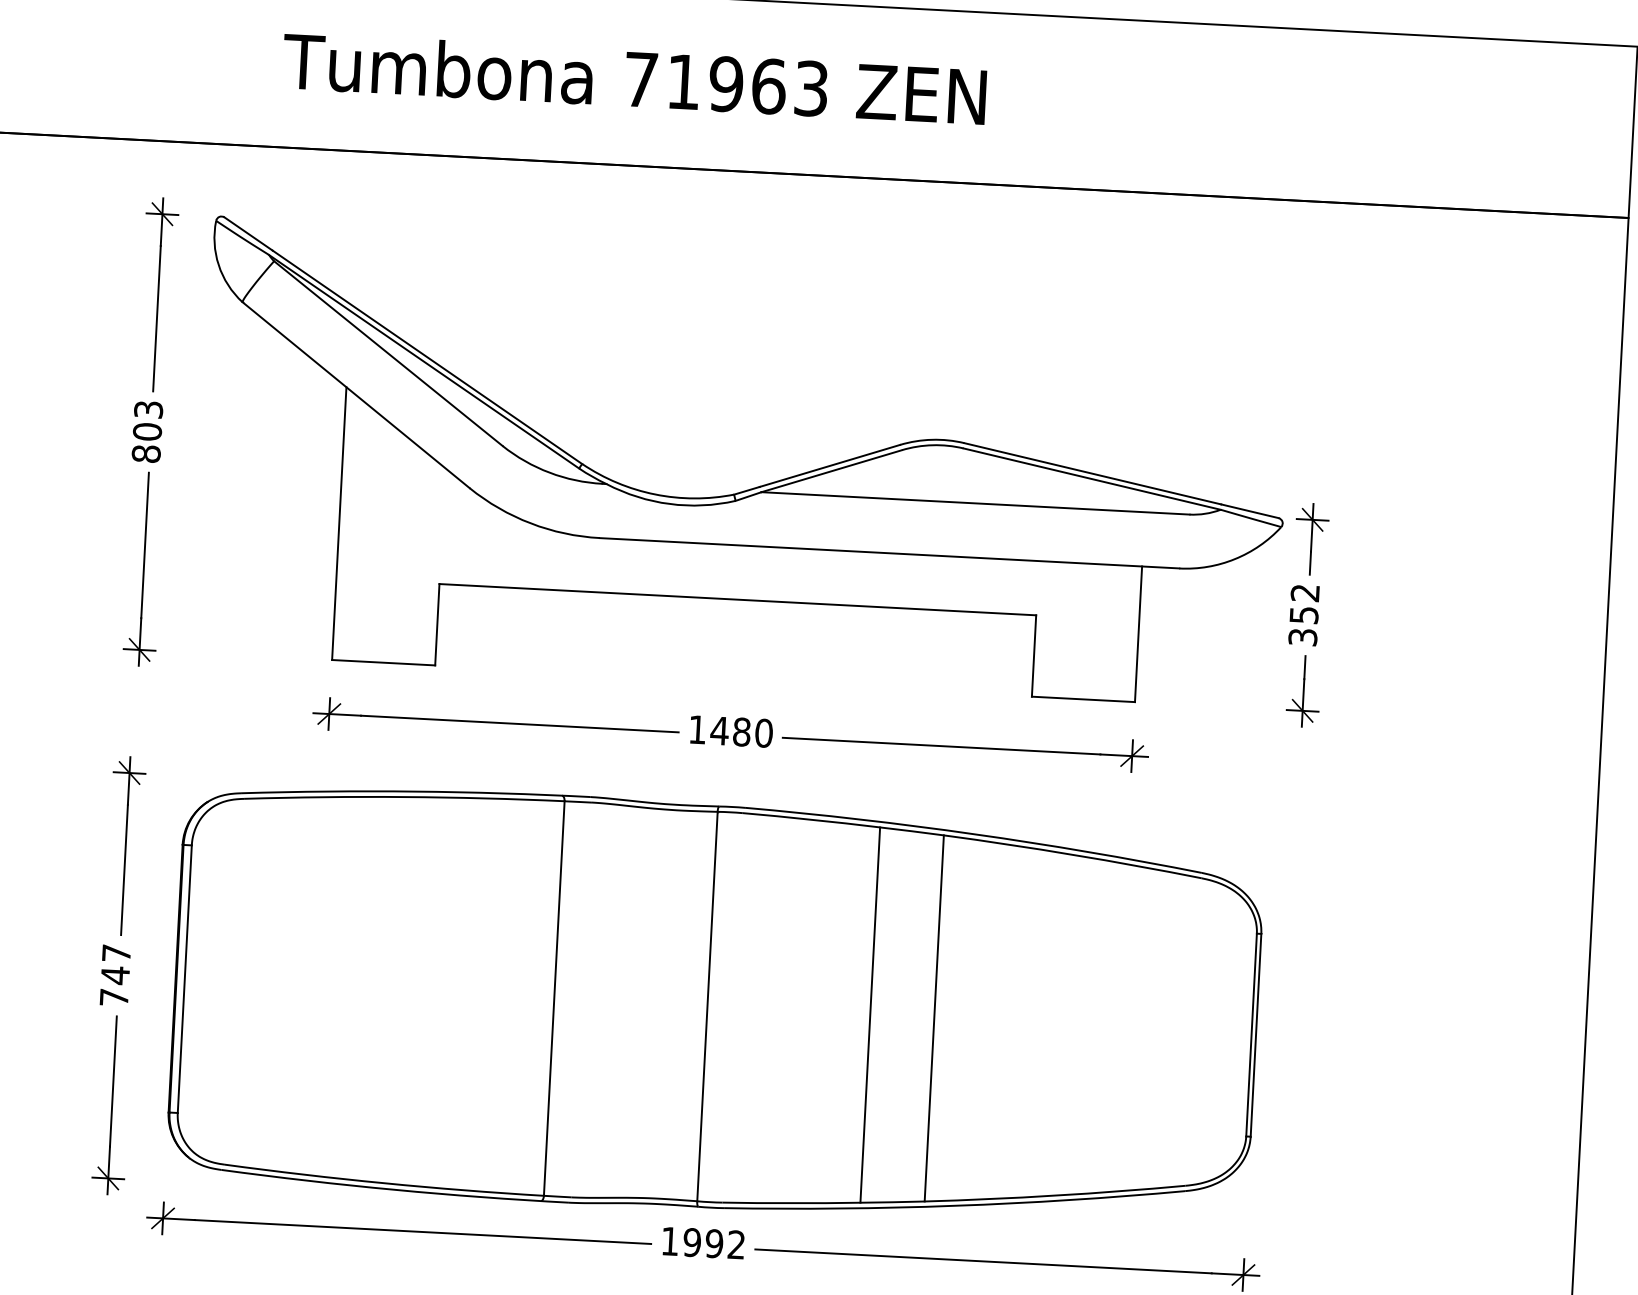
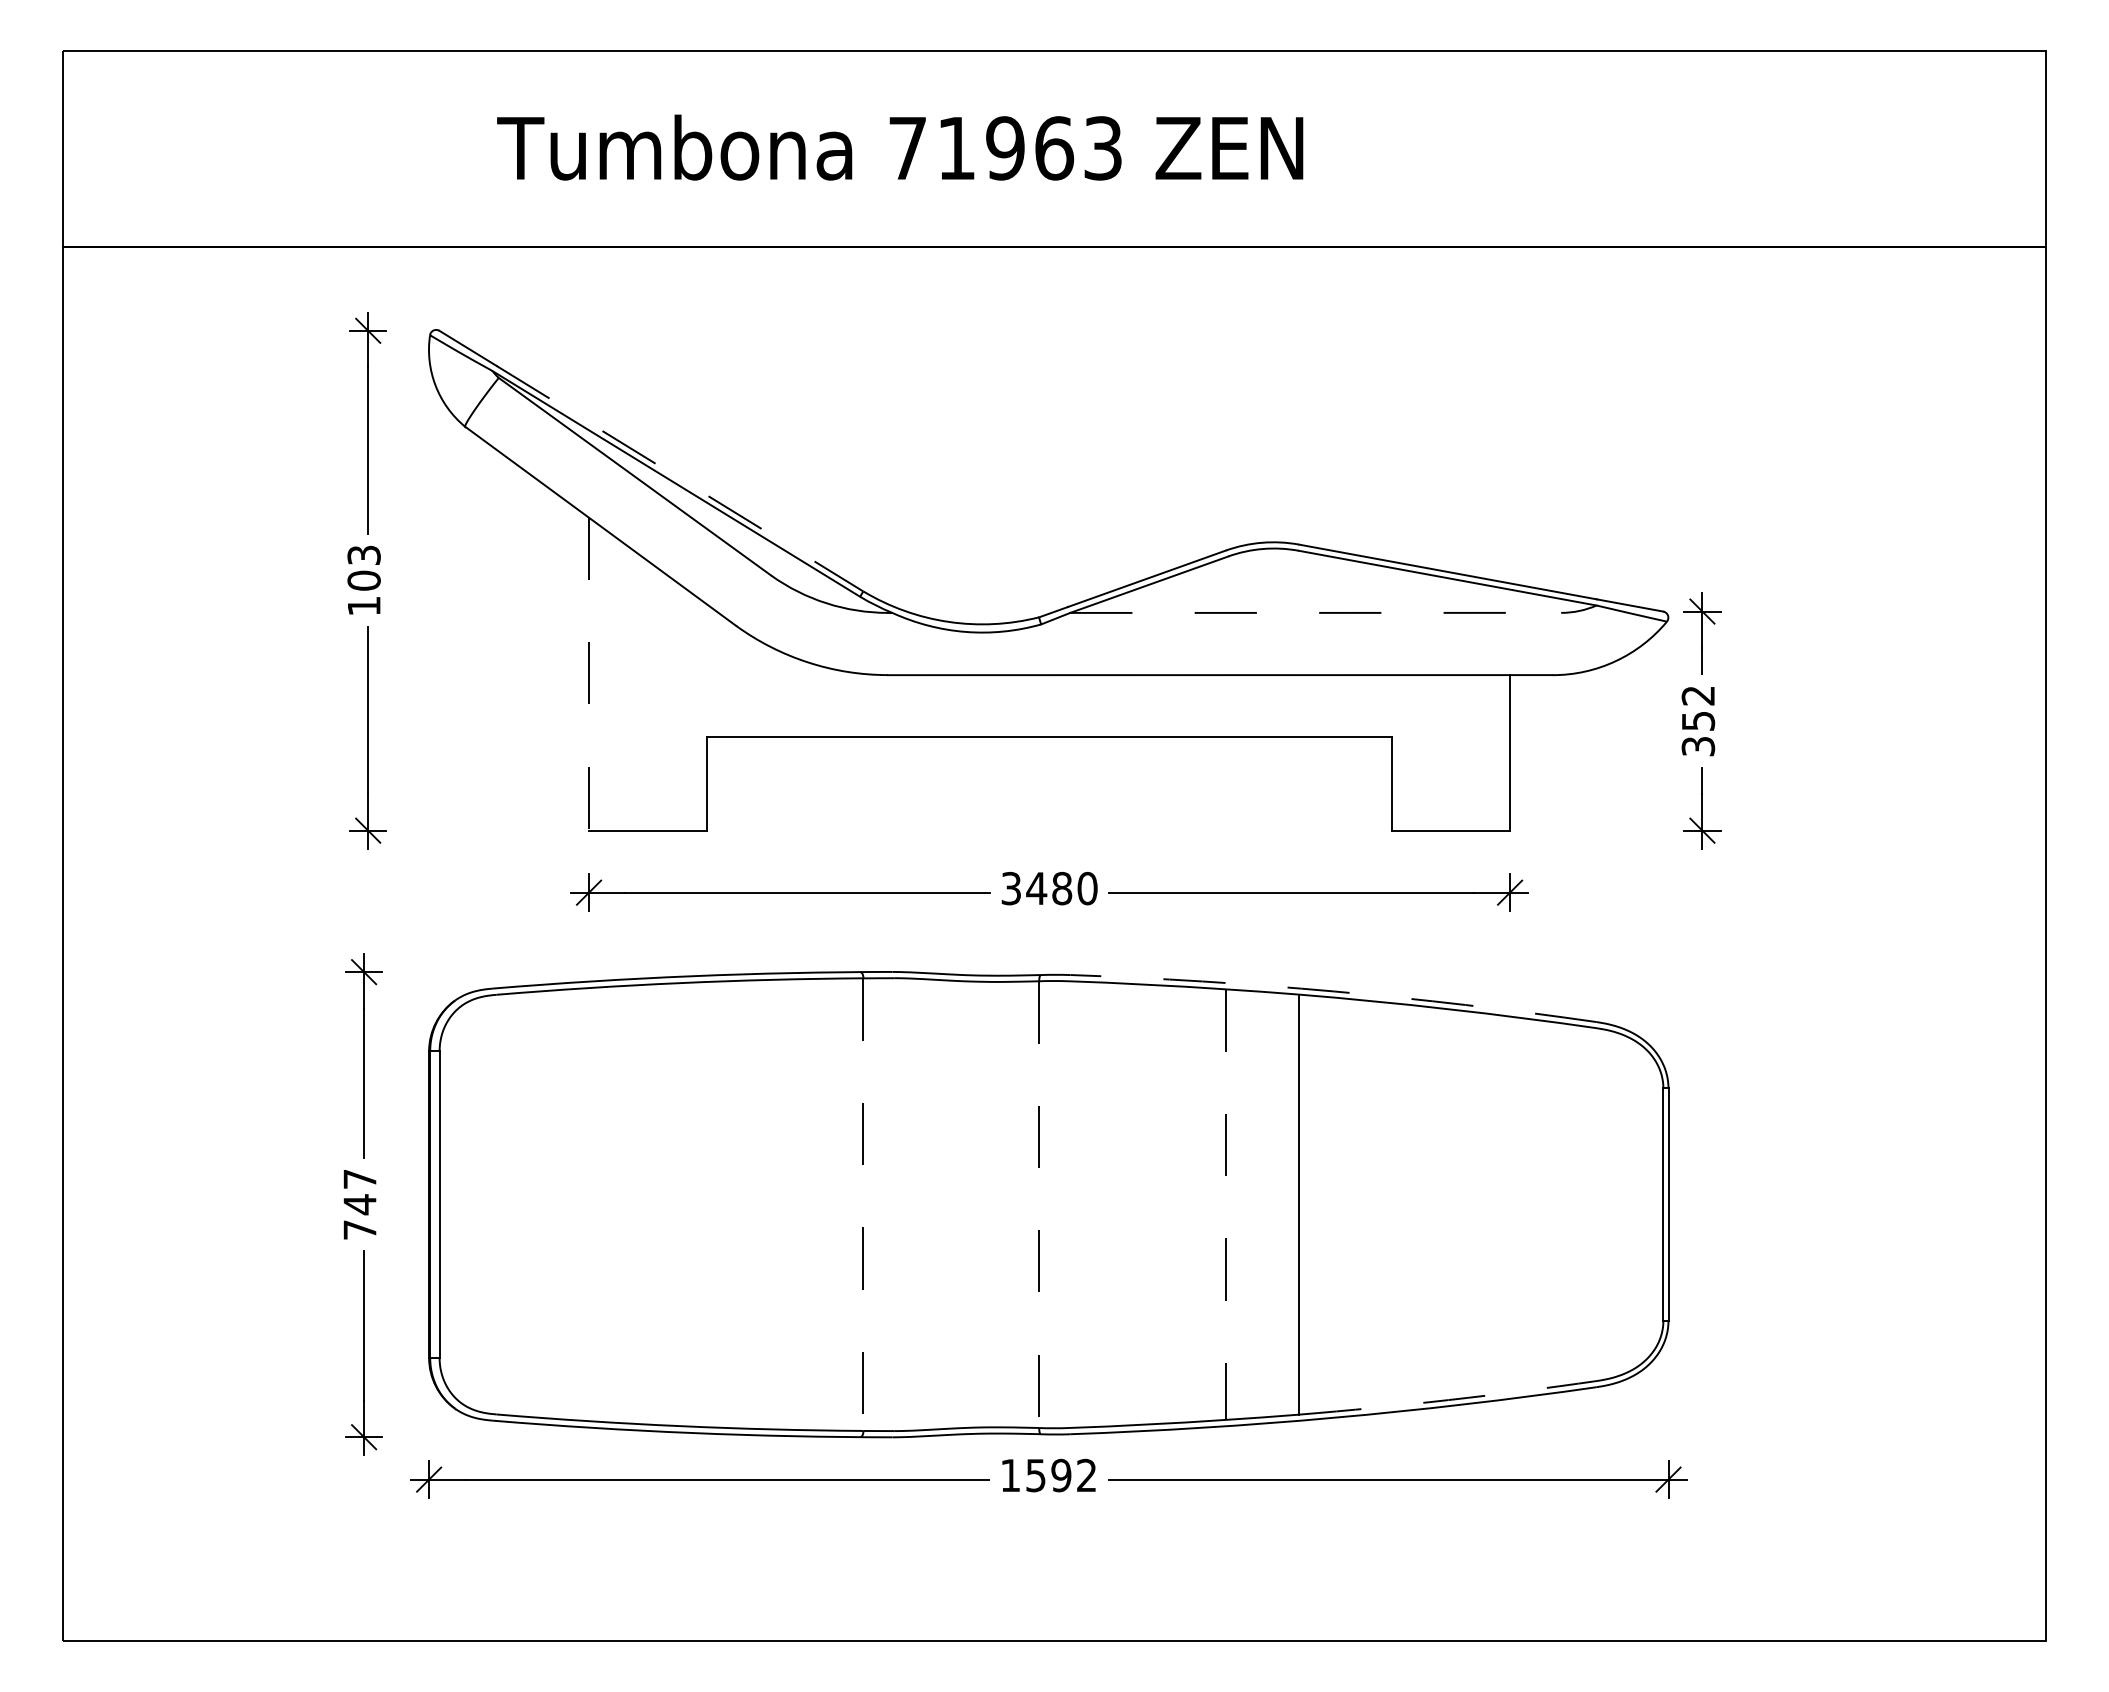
line: (427, 357) -> (680, 478), solid -> dashed
text: (145, 454) -> (363, 606), 803 -> 103
line: (976, 503) -> (1316, 612), solid -> dashed
line: (339, 523) -> (589, 674), solid -> dashed
text: (696, 729) -> (1010, 888), 1480 -> 3480
arc: (974, 834) -> (1334, 991), solid -> dashed
line: (554, 999) -> (863, 1205), solid -> dashed
line: (707, 1007) -> (1039, 1205), solid -> dashed
line: (869, 1015) -> (1225, 1205), solid -> dashed
arc: (1055, 1195) -> (1448, 1400), solid -> dashed
text: (691, 1242) -> (1035, 1475), 1992 -> 1592

